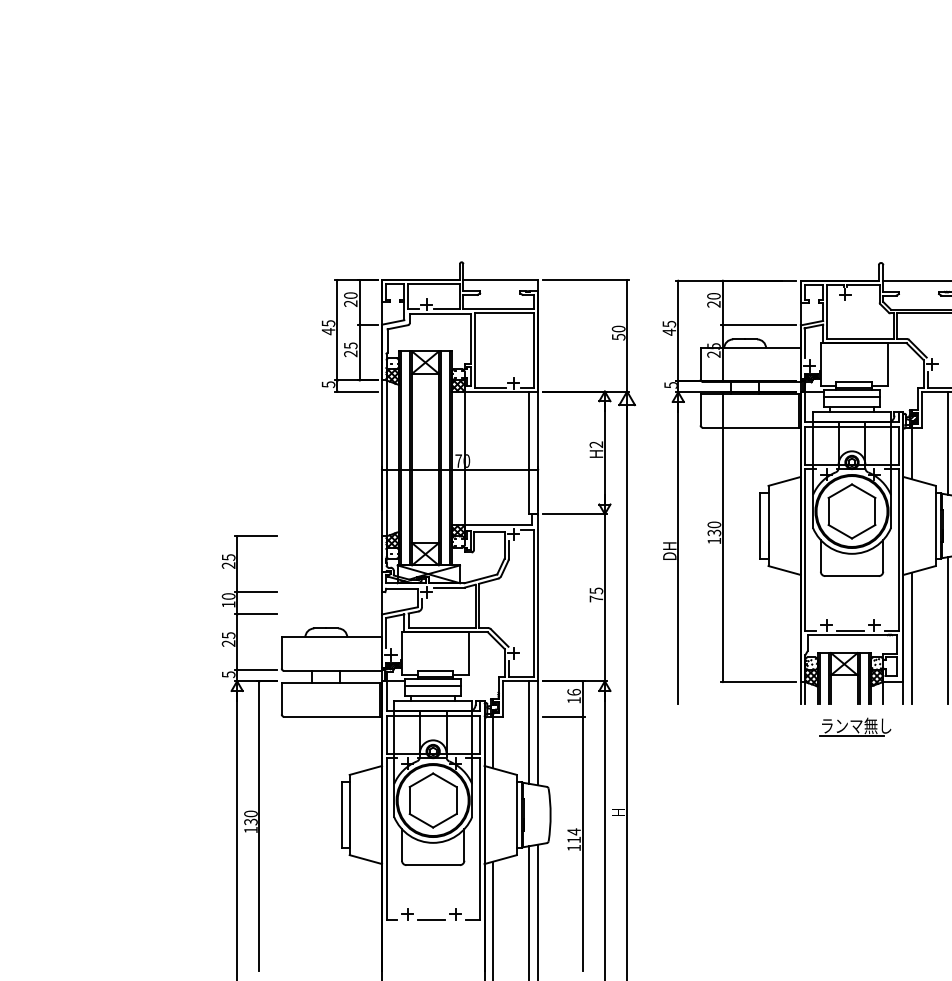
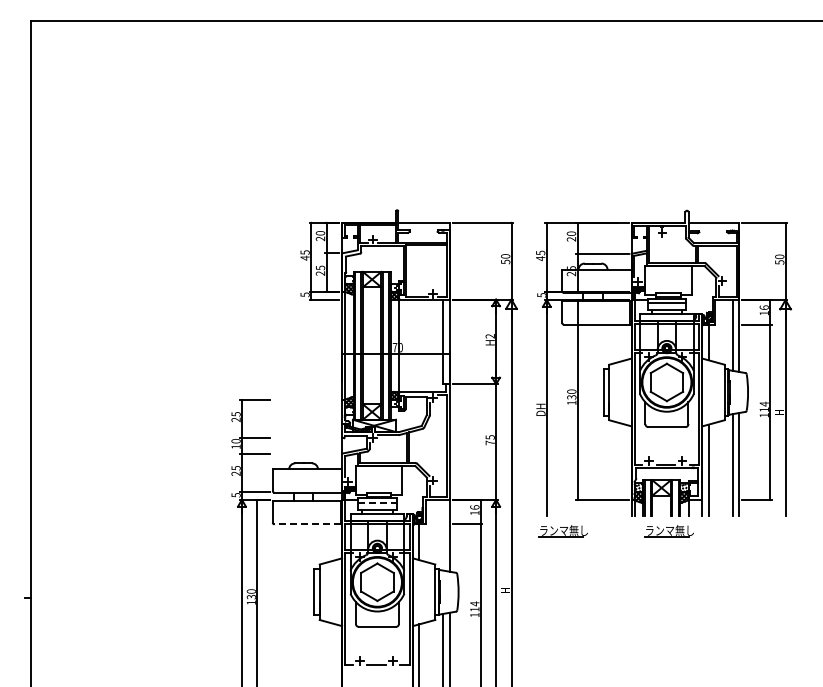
line: (433, 686) -> (377, 503), solid -> dashed
line: (330, 716) -> (306, 524), solid -> dashed
part: (700, 727) -> (562, 531), added
line: (528, 731) -> (443, 534), removed

